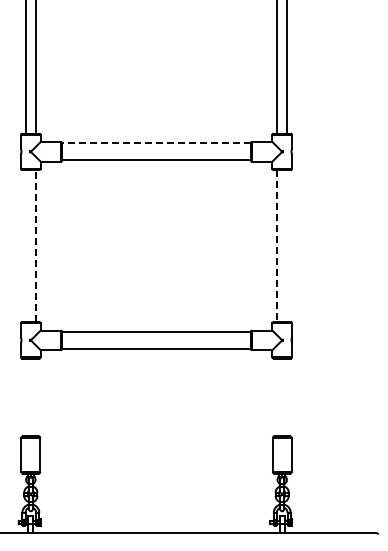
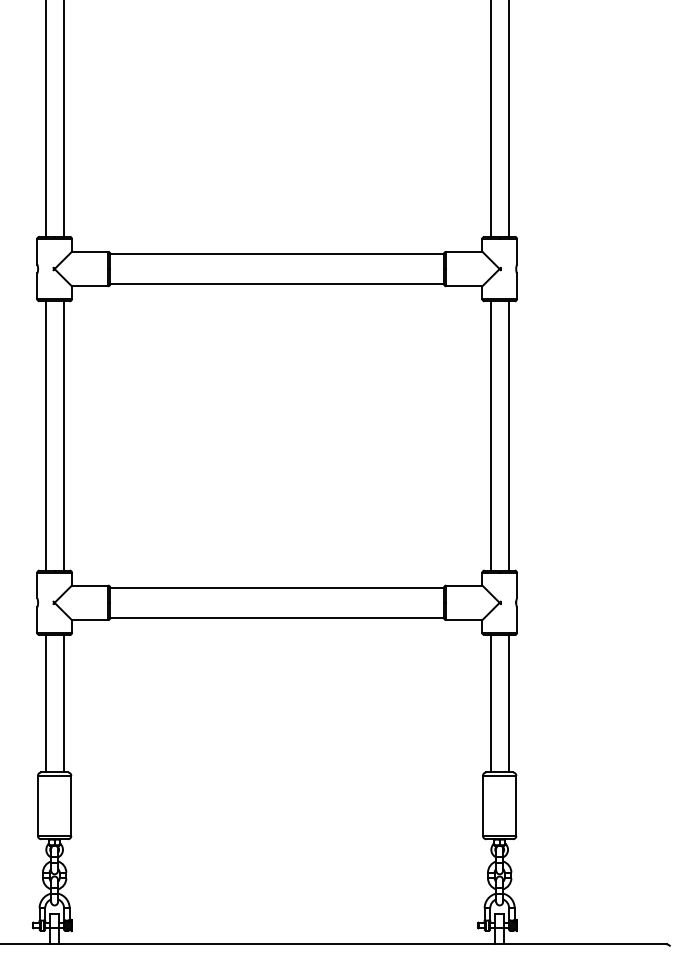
line: (156, 143) -> (277, 254), dashed -> solid
line: (35, 245) -> (62, 434), dashed -> solid
line: (25, 246) -> (45, 436), added
line: (277, 246) -> (491, 436), dashed -> solid
line: (287, 246) -> (509, 436), added
line: (25, 397) -> (45, 704), added
line: (35, 397) -> (62, 704), added
line: (277, 397) -> (491, 704), added
line: (287, 397) -> (509, 704), added

